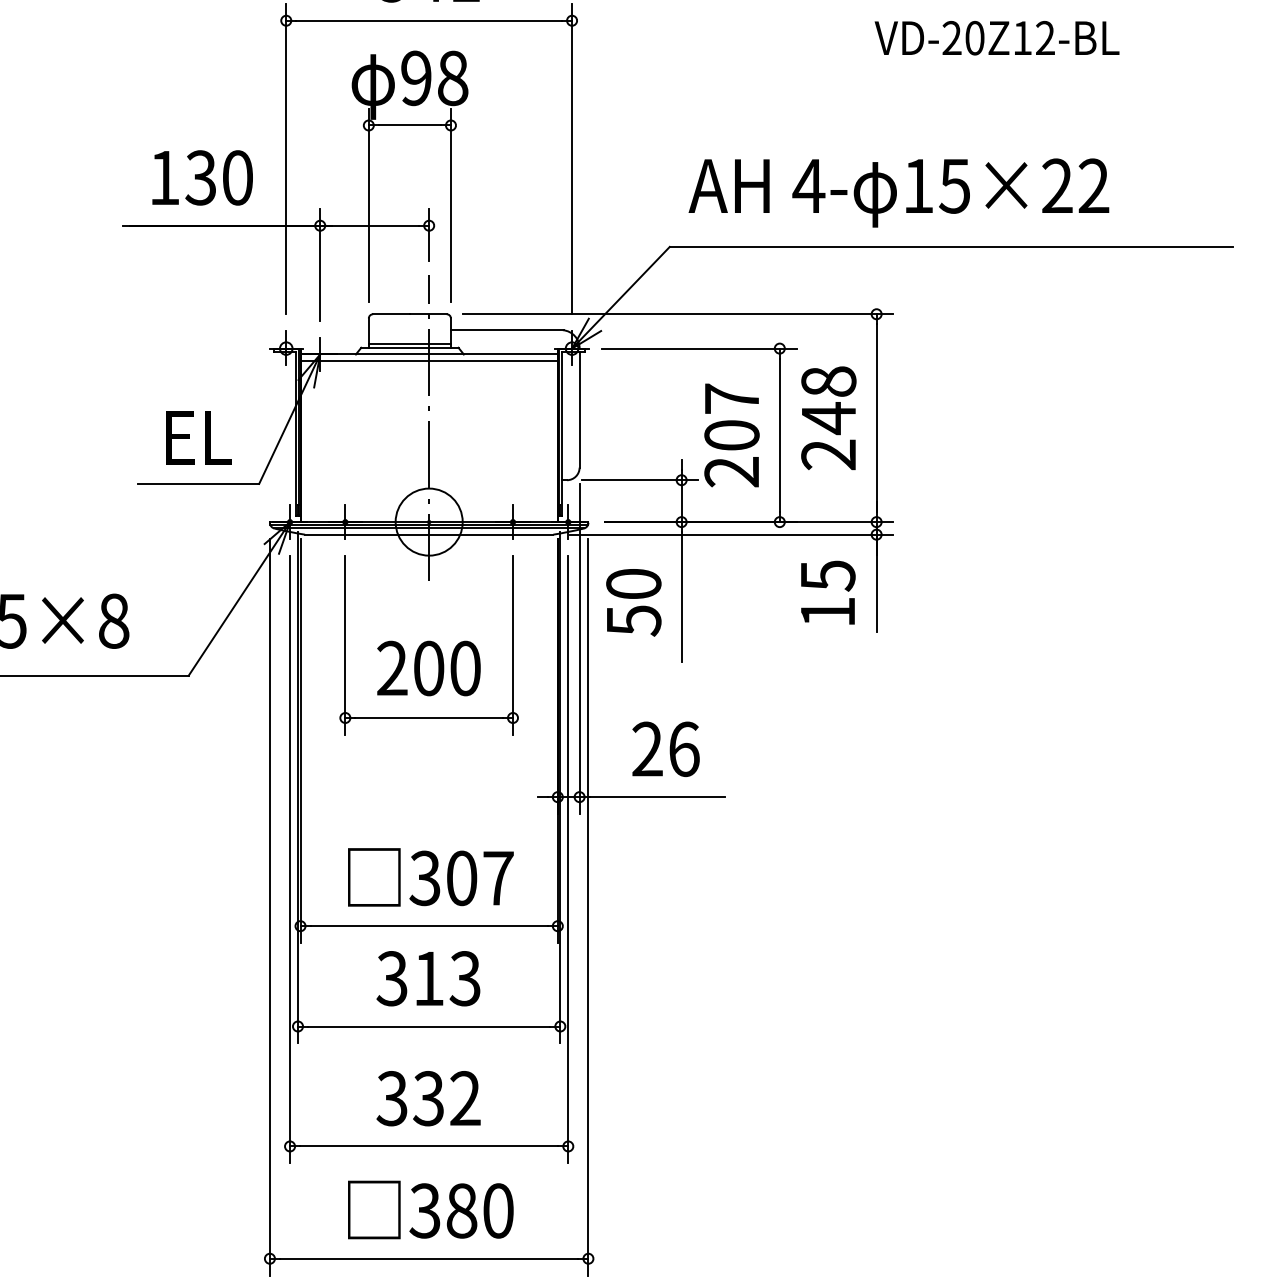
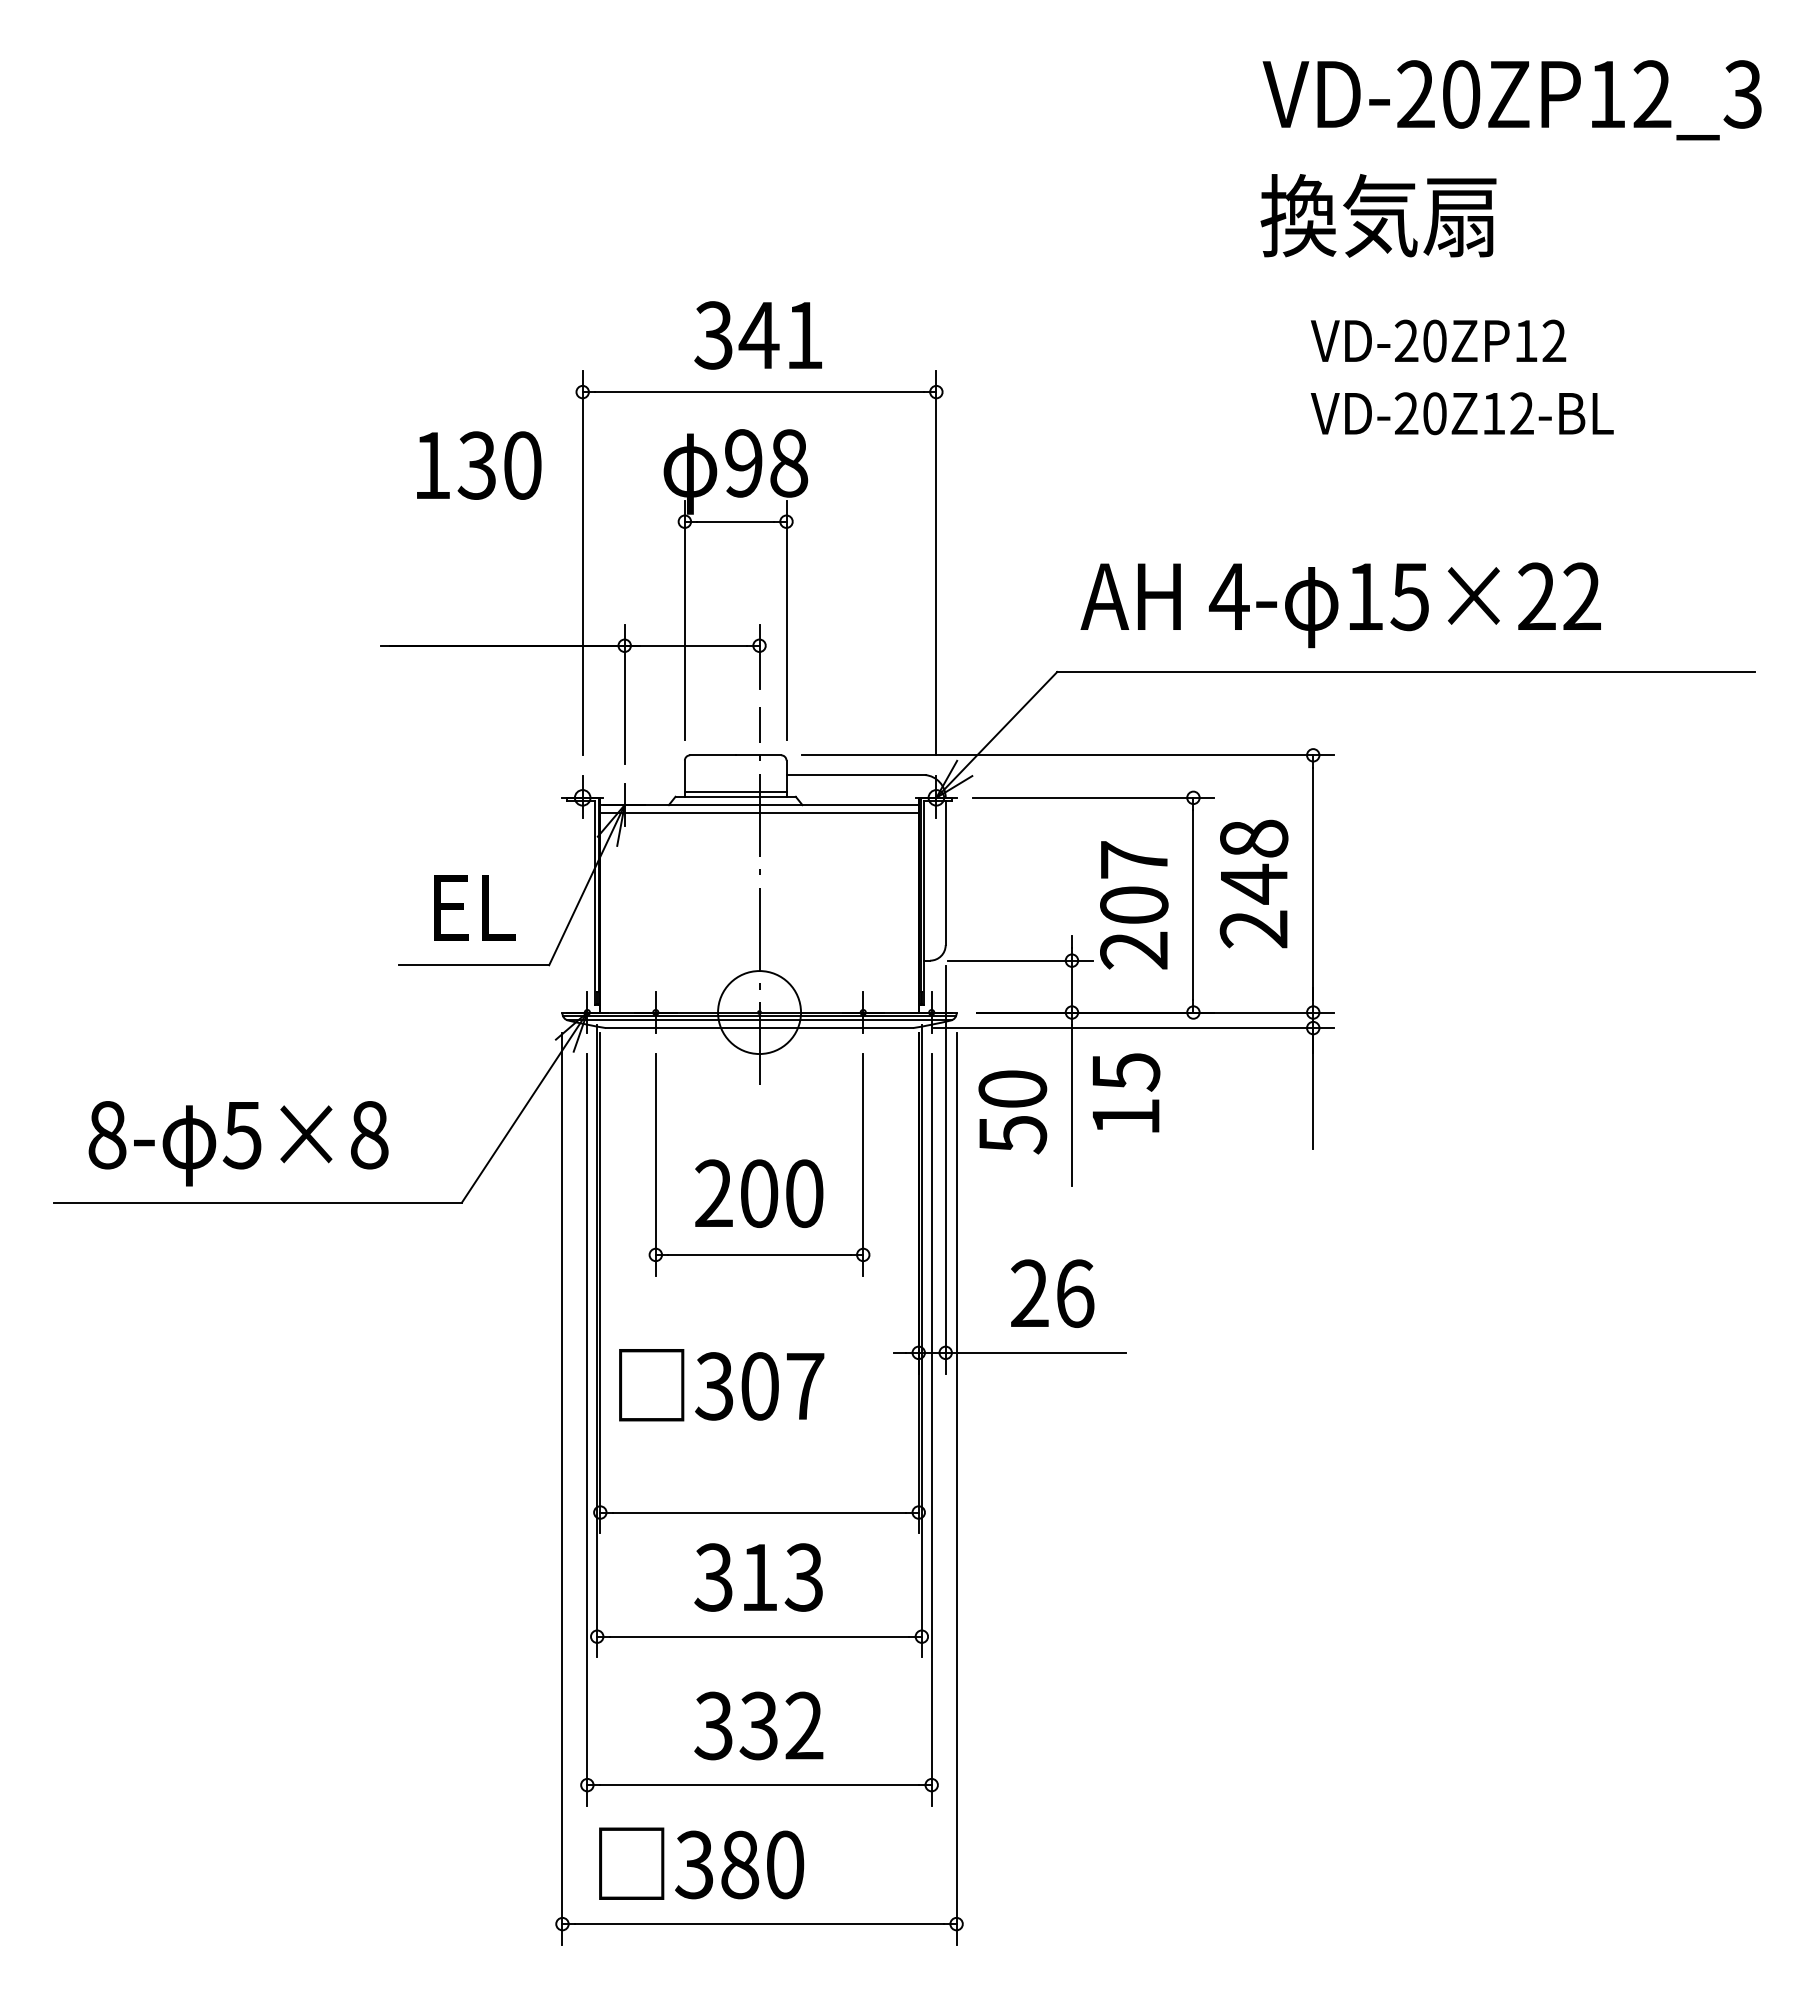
text: (202, 177) -> (479, 465), moved
text: (828, 592) -> (1126, 1092), moved
text: (430, 877) -> (721, 1385), moved
text: (430, 1209) -> (701, 1863), moved

